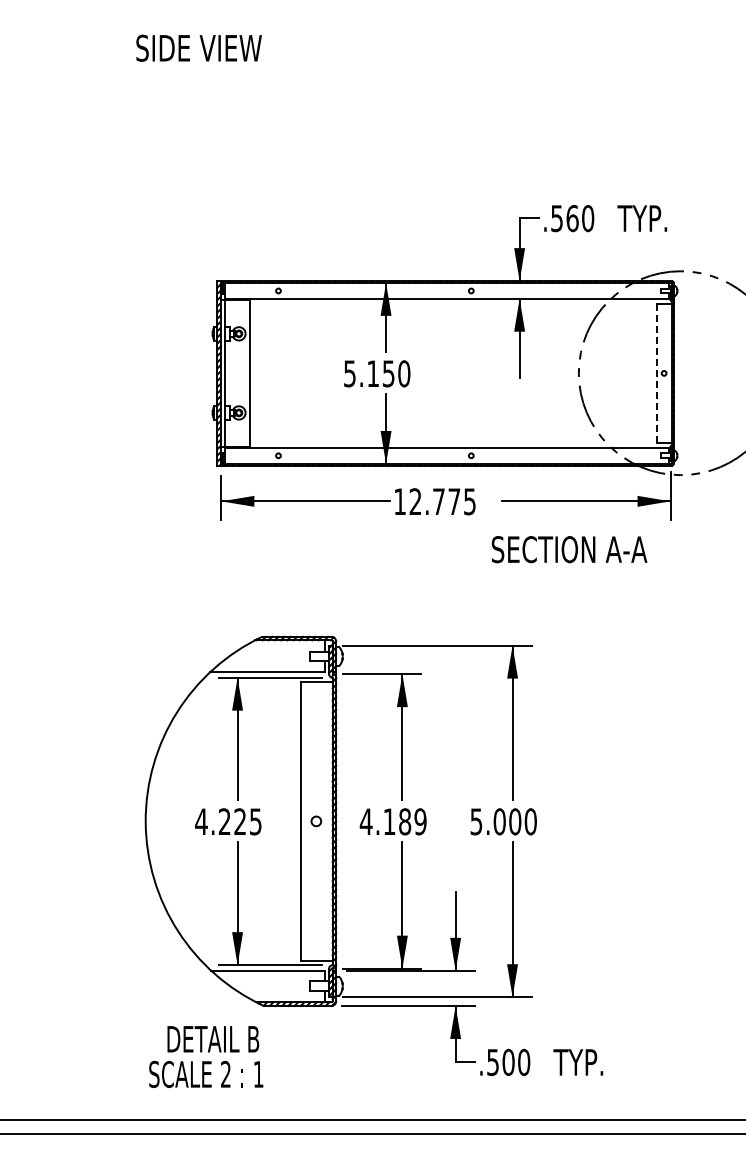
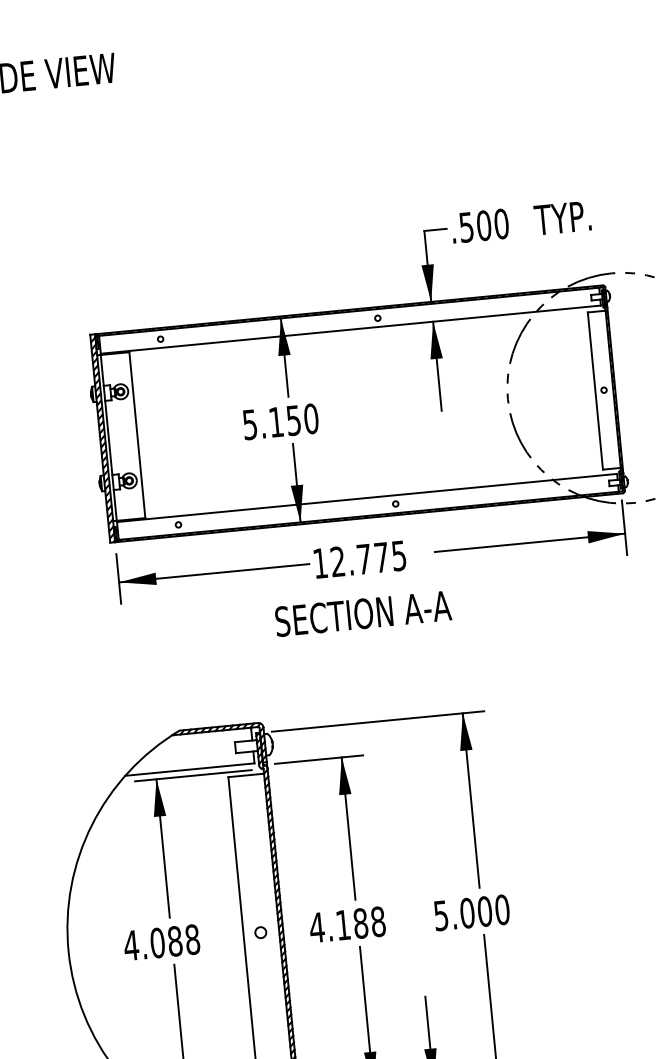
text: (572, 218) -> (483, 225), .560 -> .500
line: (656, 373) -> (595, 391), dashed -> solid
text: (569, 549) -> (363, 613), moved
text: (239, 821) -> (174, 941), 4.225 -> 4.088
text: (420, 821) -> (378, 921), 4.189 -> 4.188

